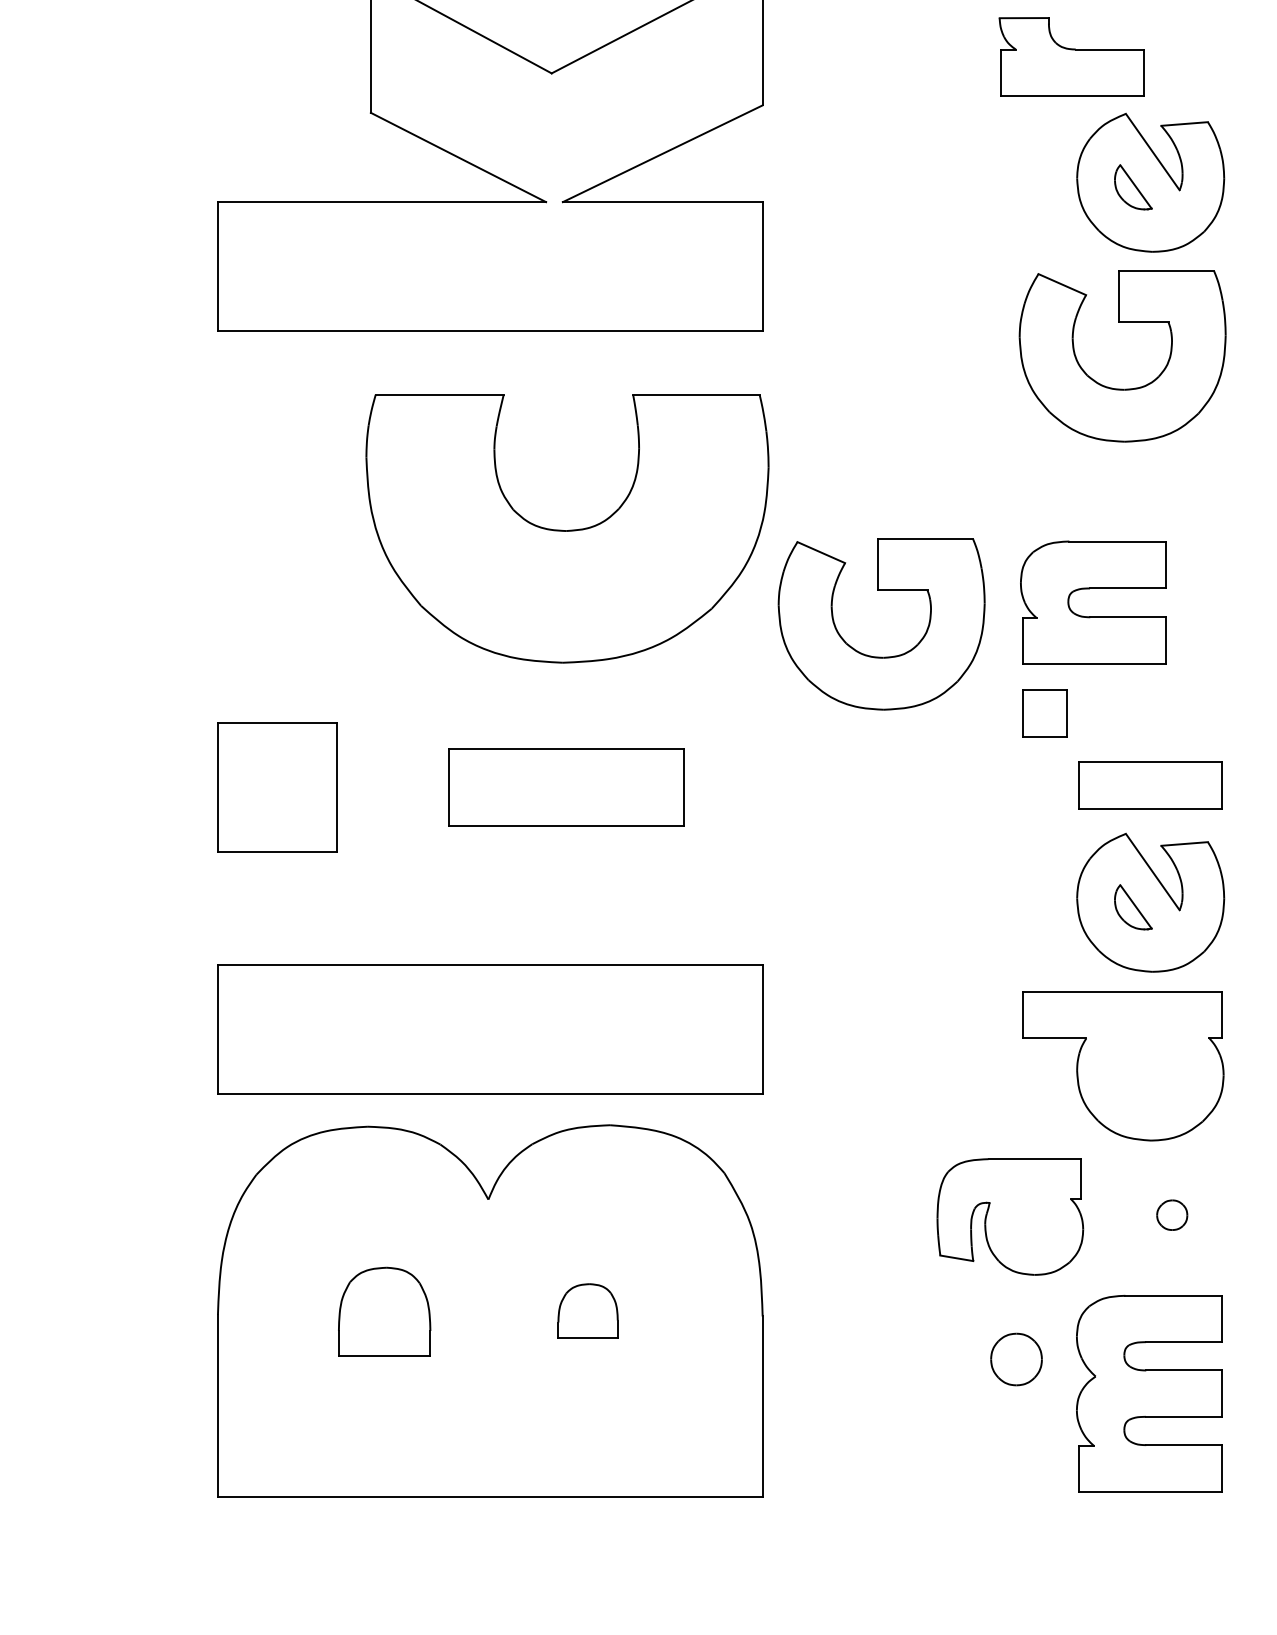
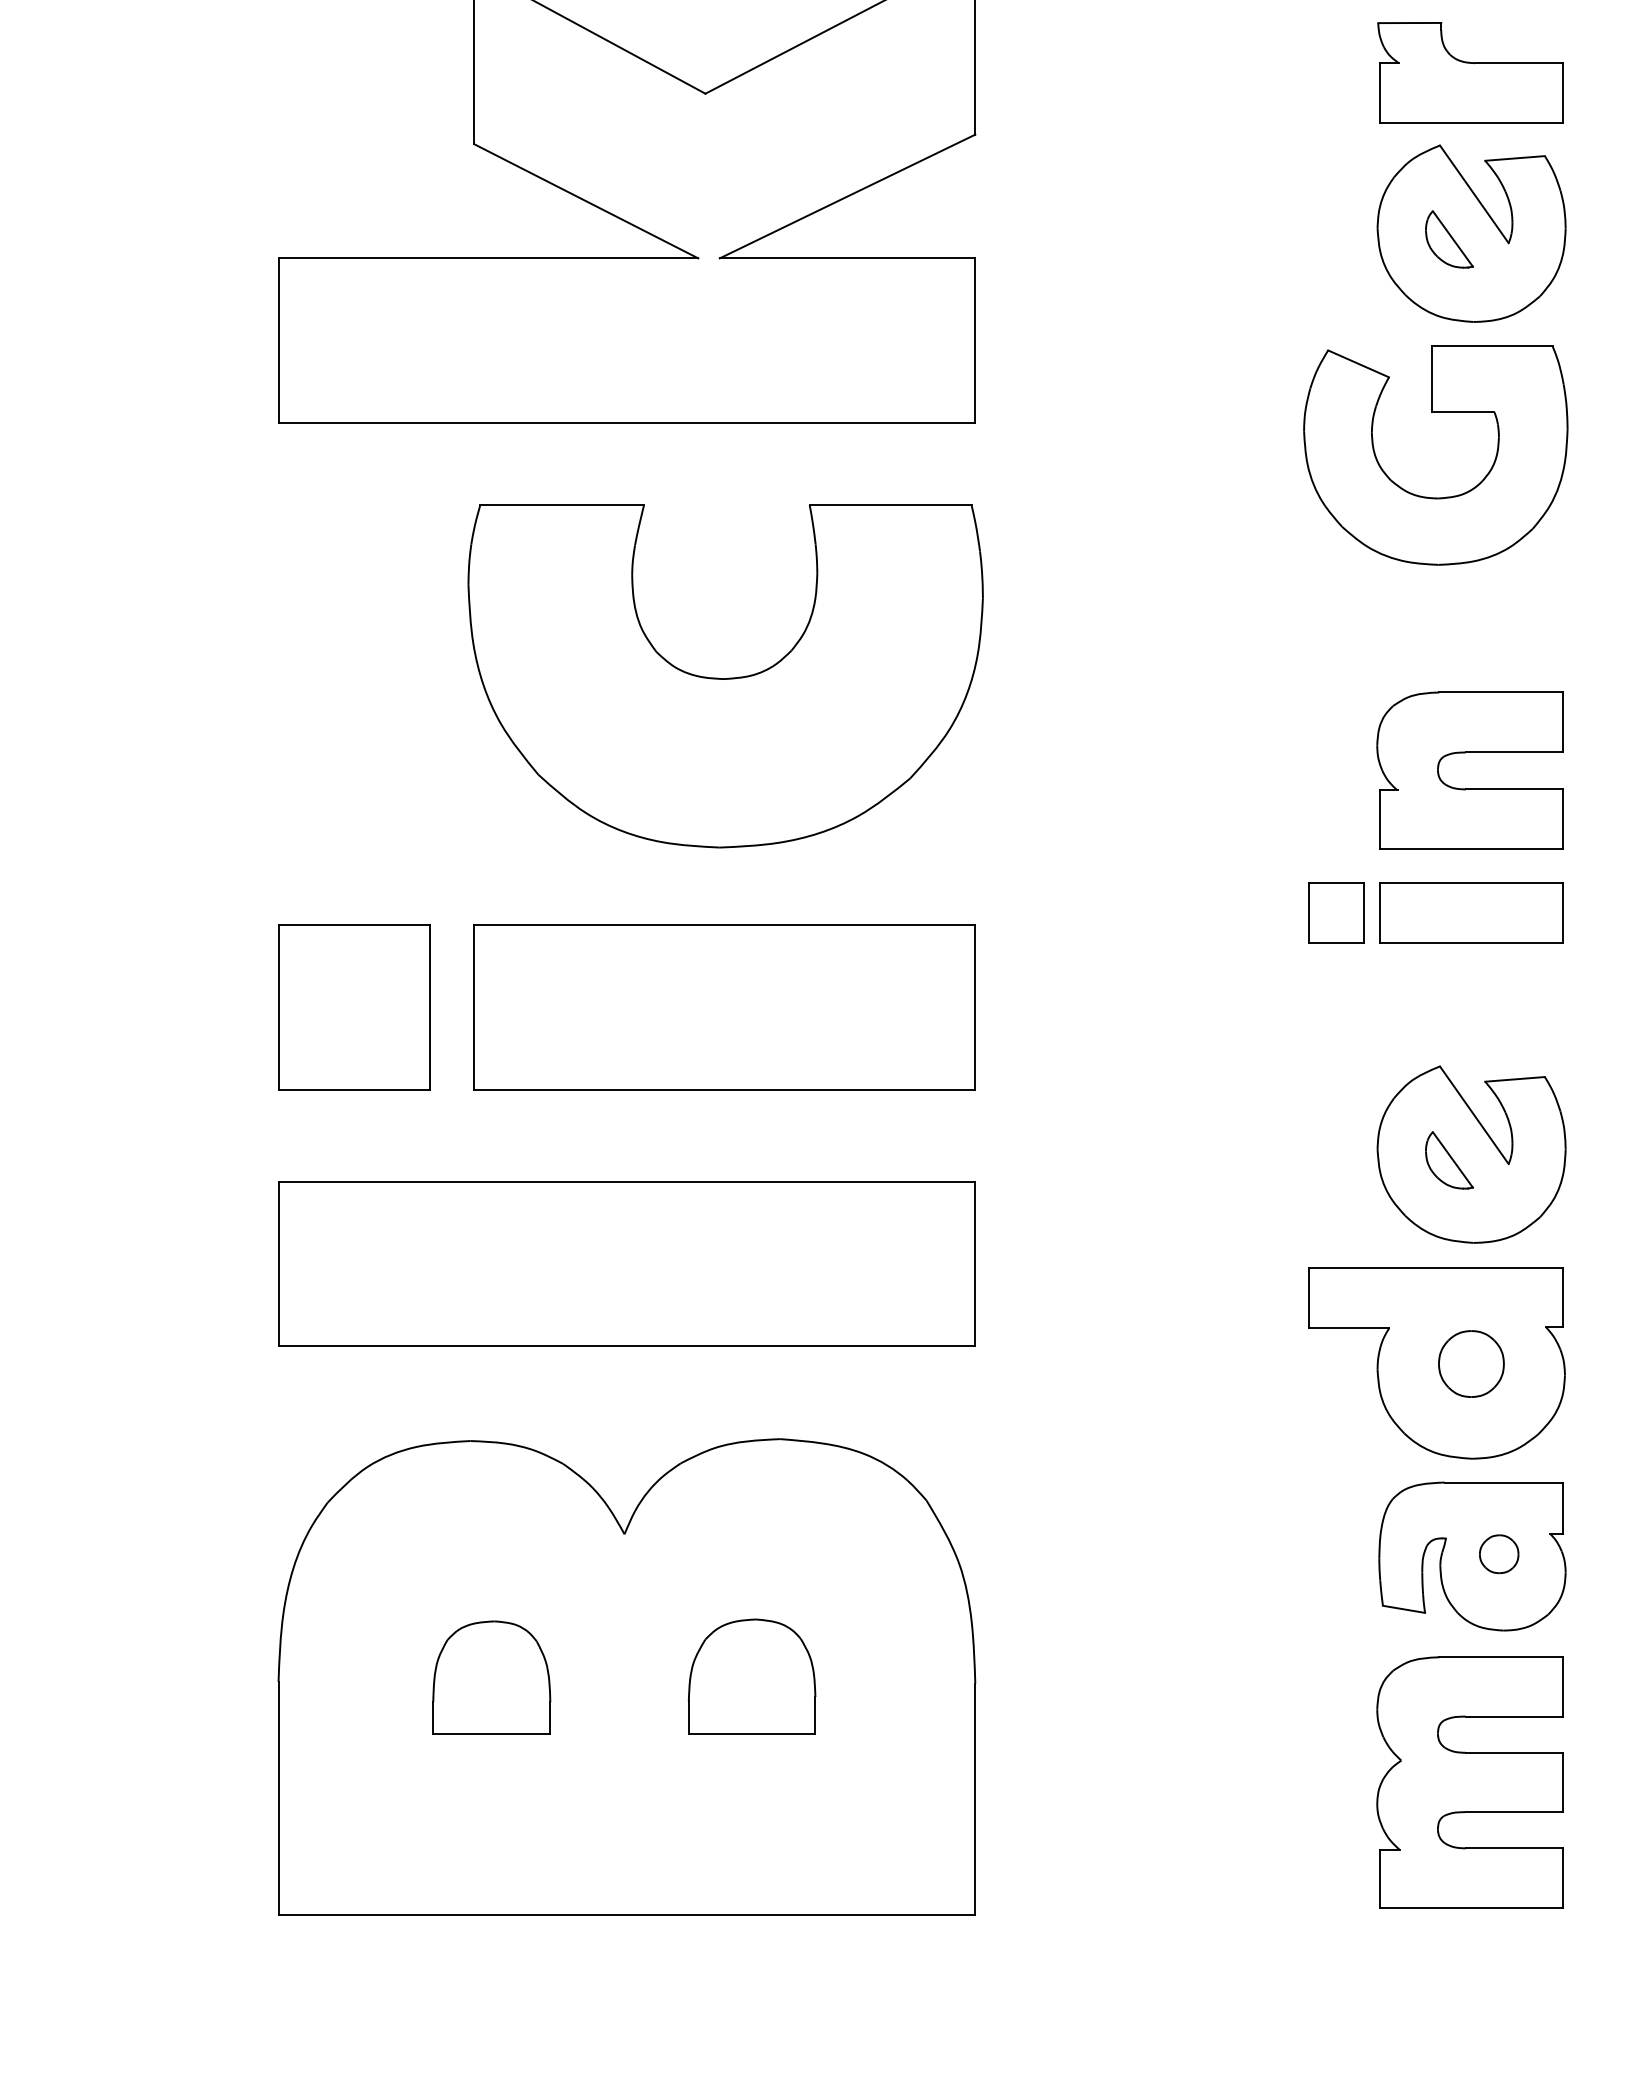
part: (1071, 56) -> (1470, 72), moved
part: (1089, 589) -> (1465, 753), moved
part: (881, 656) -> (1127, 839), removed
part: (1150, 785) -> (1471, 912), moved
part: (566, 787) -> (724, 1007), size x1.67
part: (490, 1029) -> (627, 1264), moved
part: (1010, 1216) -> (1472, 1555), moved
part: (587, 1310) -> (751, 1676), size x1.67
part: (1016, 1359) -> (1471, 1363), moved

